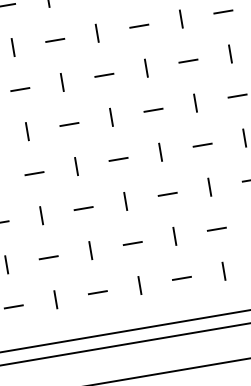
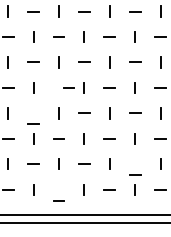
line: (68, 123) -> (68, 87), moved
line: (34, 172) -> (33, 123), moved
line: (216, 227) -> (135, 174), moved
line: (96, 292) -> (58, 200), moved

